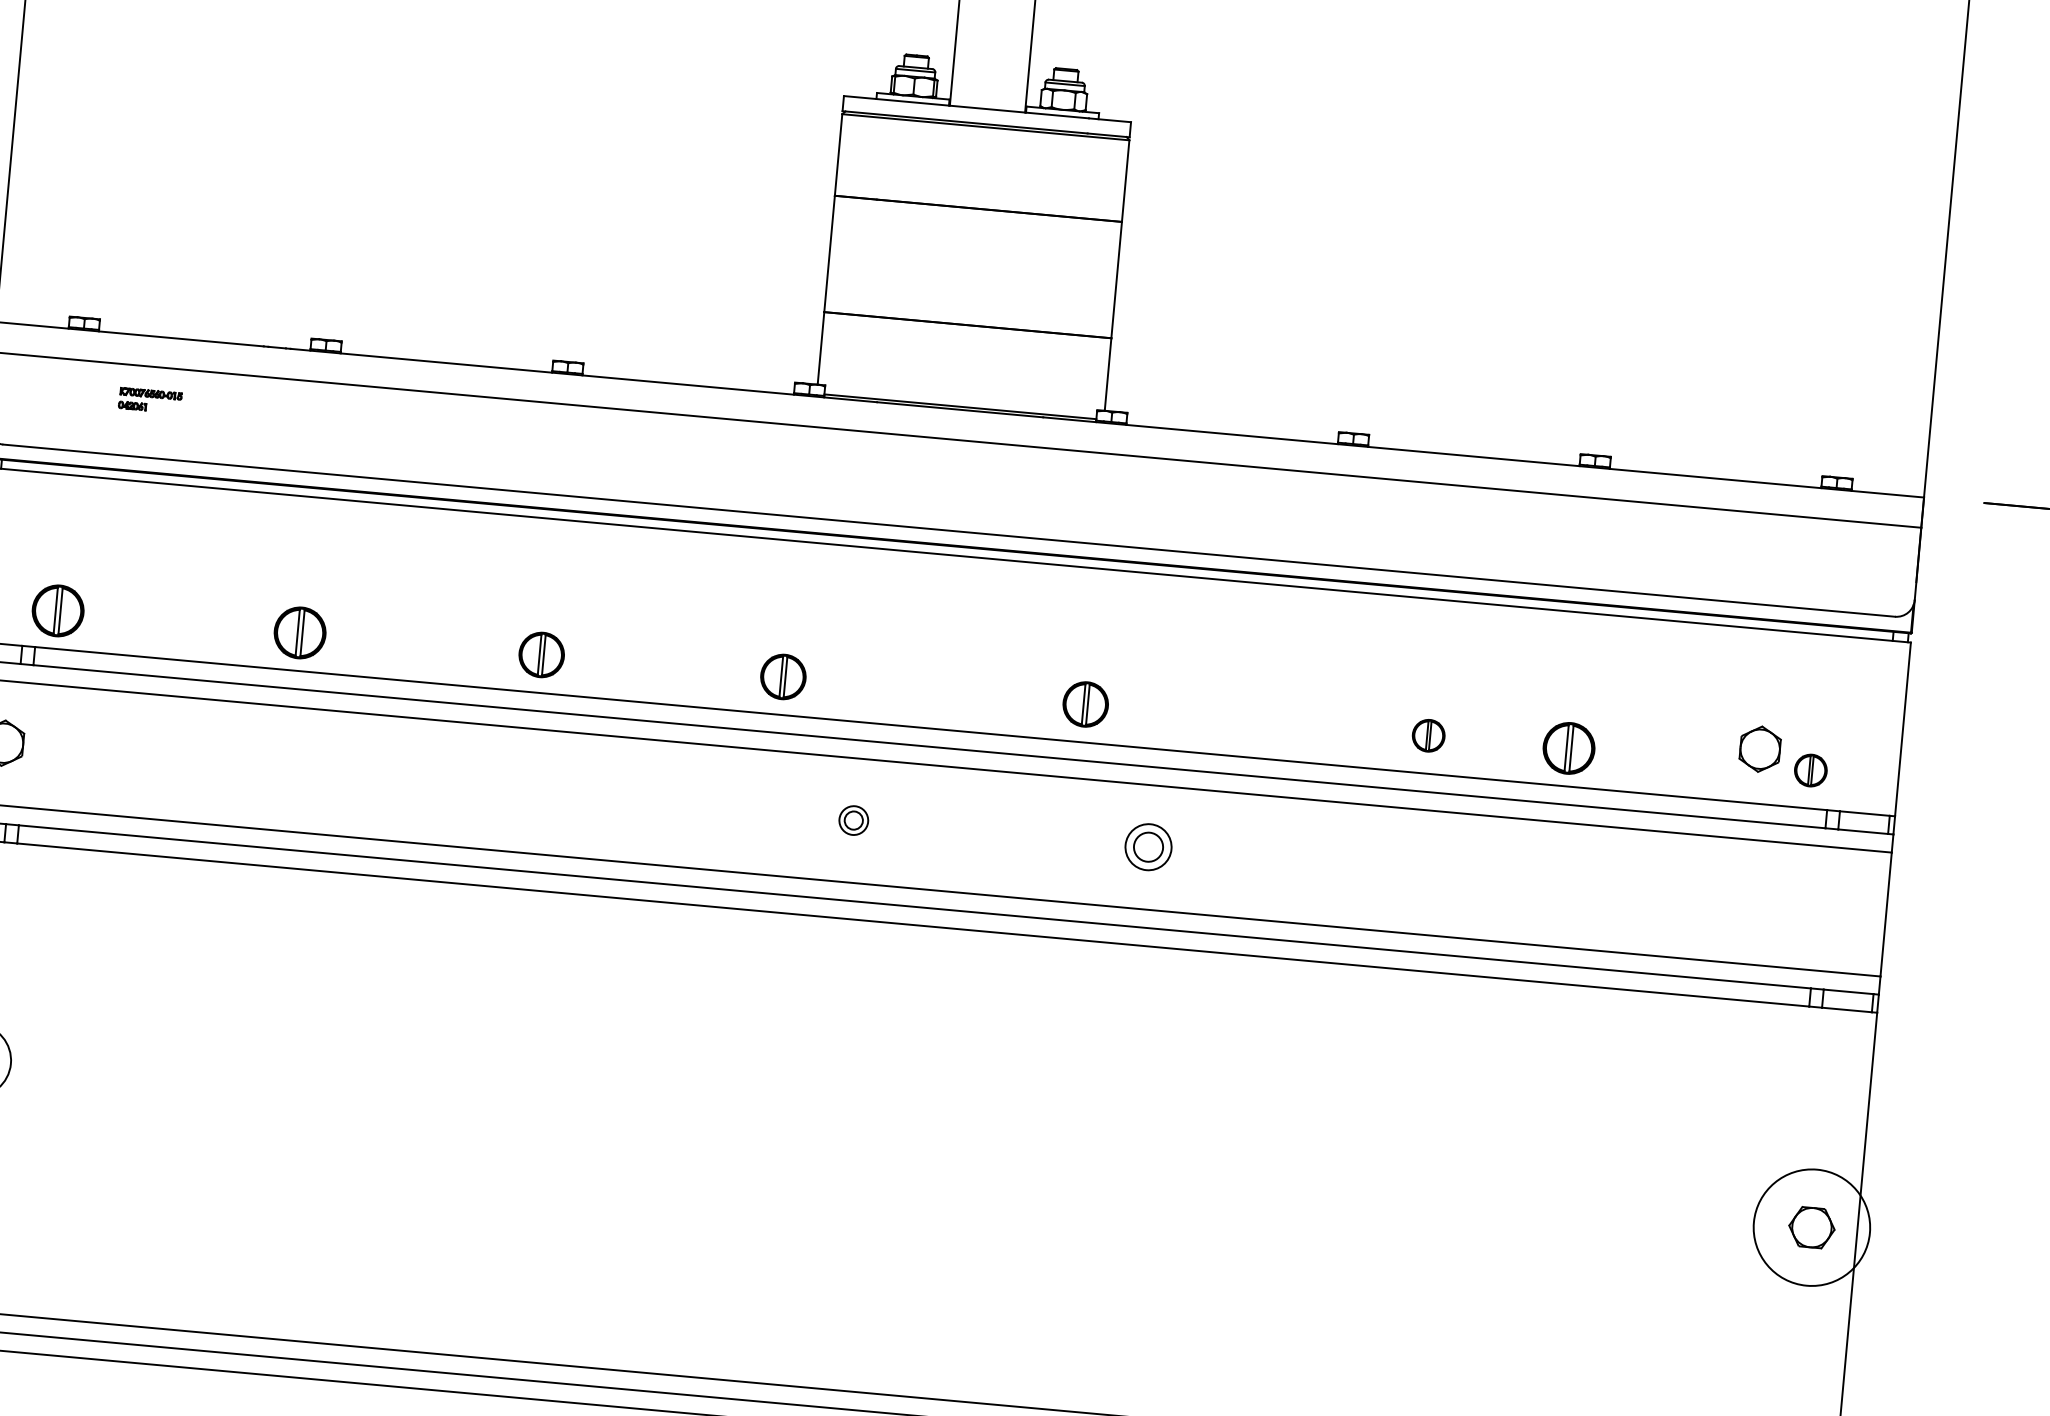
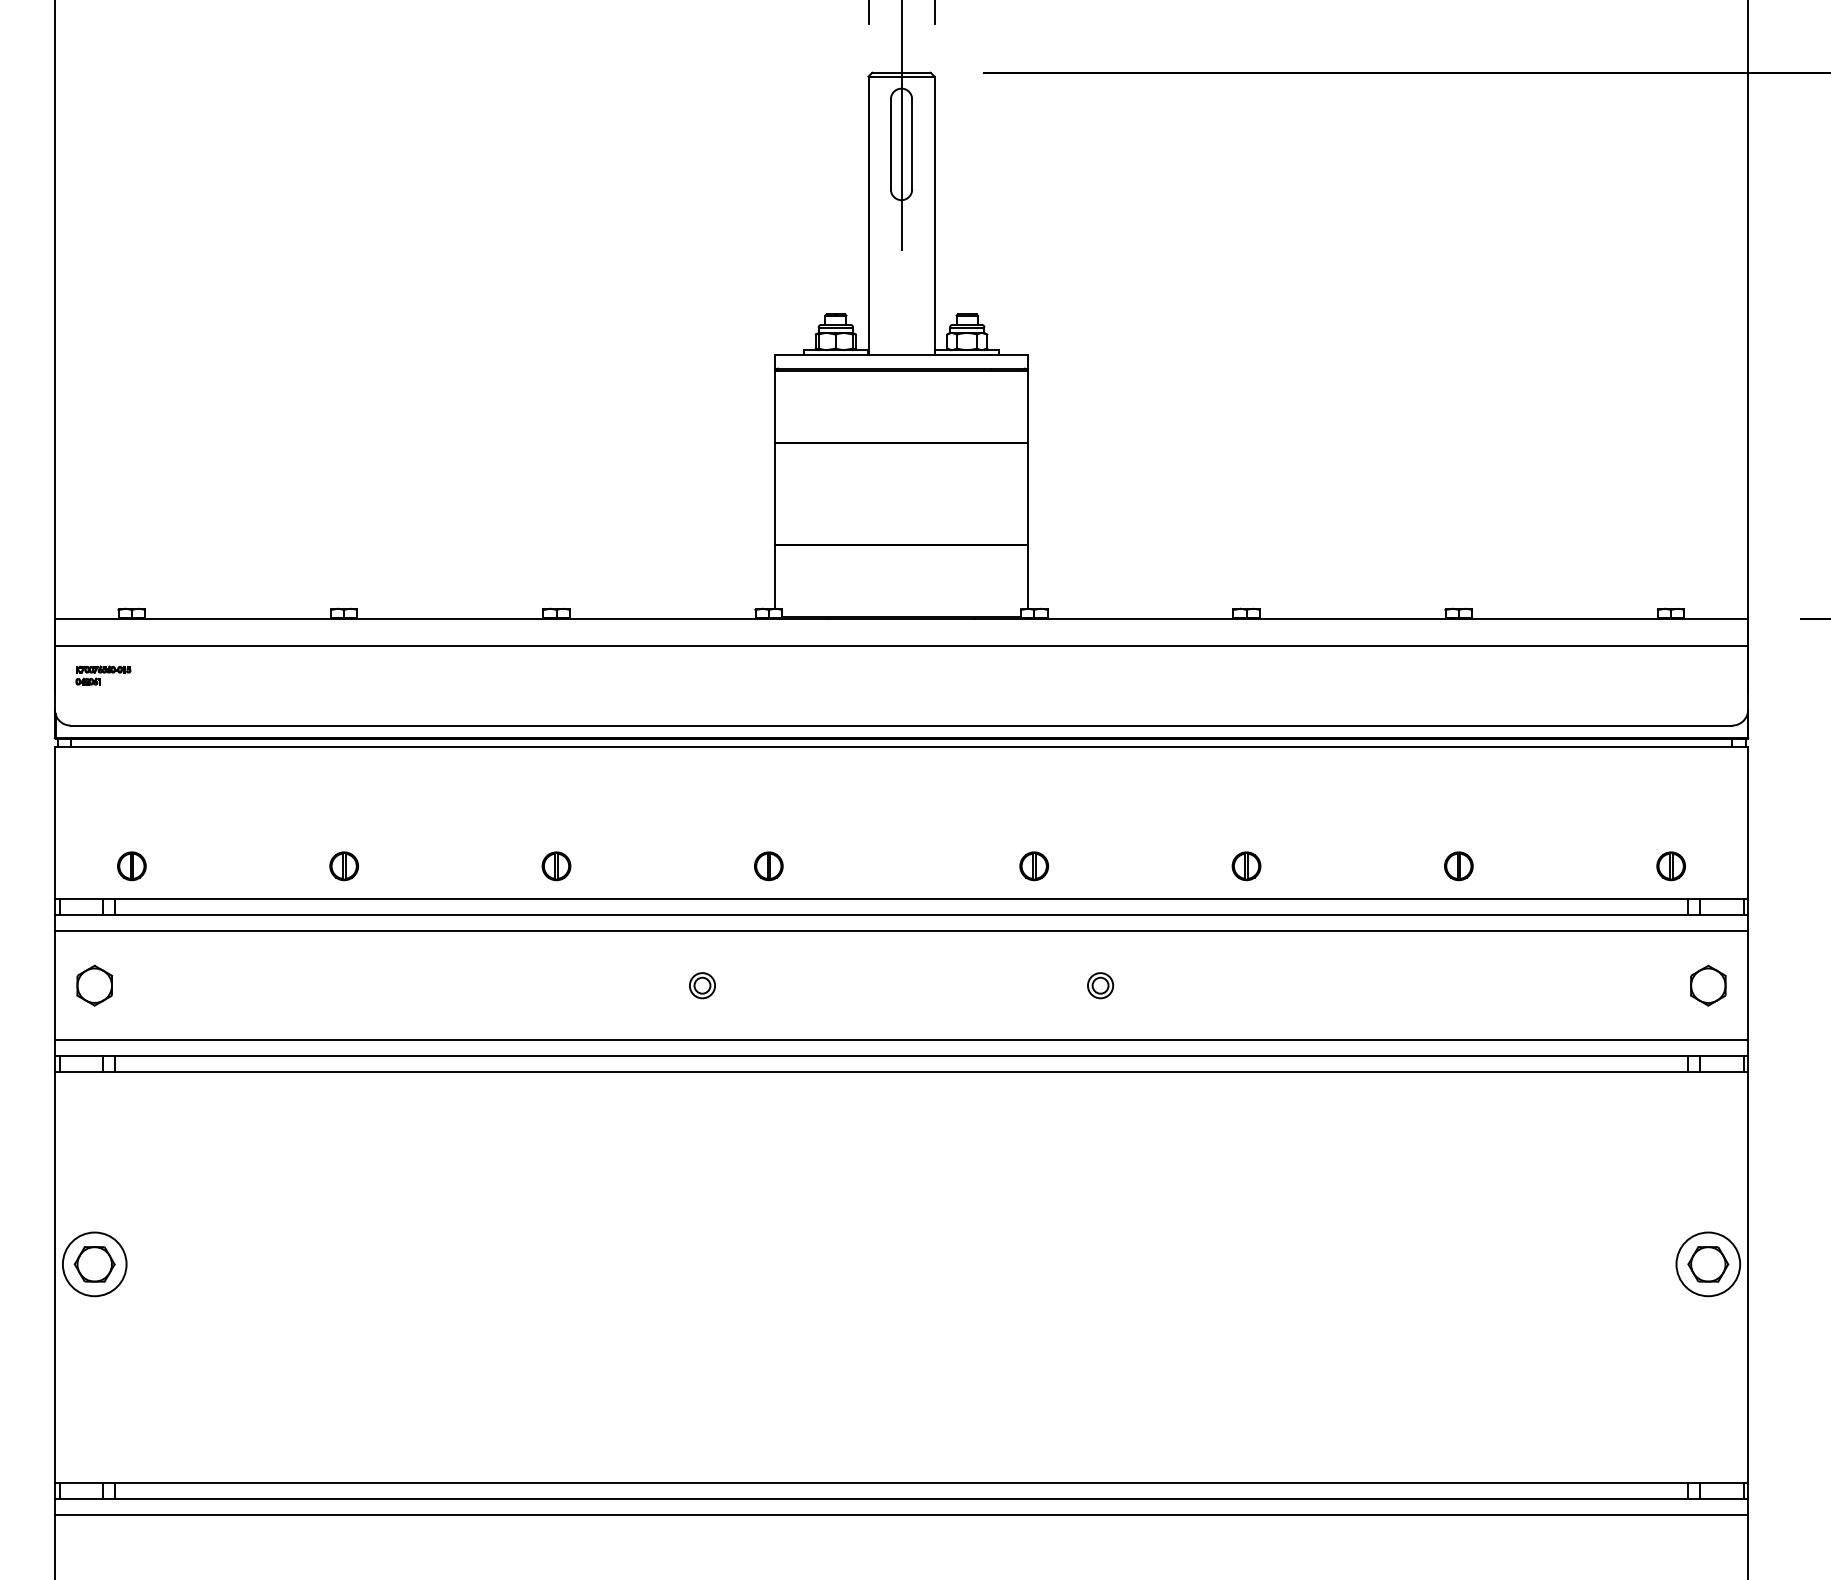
part: (150, 400) -> (103, 675), moved
part: (57, 611) -> (131, 866), size x0.62
part: (299, 633) -> (343, 866), size x0.62
part: (541, 655) -> (556, 866), size x0.71
part: (783, 677) -> (768, 866), size x0.71
part: (1084, 704) -> (1033, 866), size x0.71
part: (1428, 736) -> (1246, 866), moved
part: (1568, 748) -> (1458, 866), size x0.62
part: (1760, 749) -> (1708, 985), moved
part: (853, 820) -> (702, 985), moved
part: (1148, 847) -> (1100, 985), size x0.62
circle: (1812, 1227) -> (1708, 1264), size x0.62

